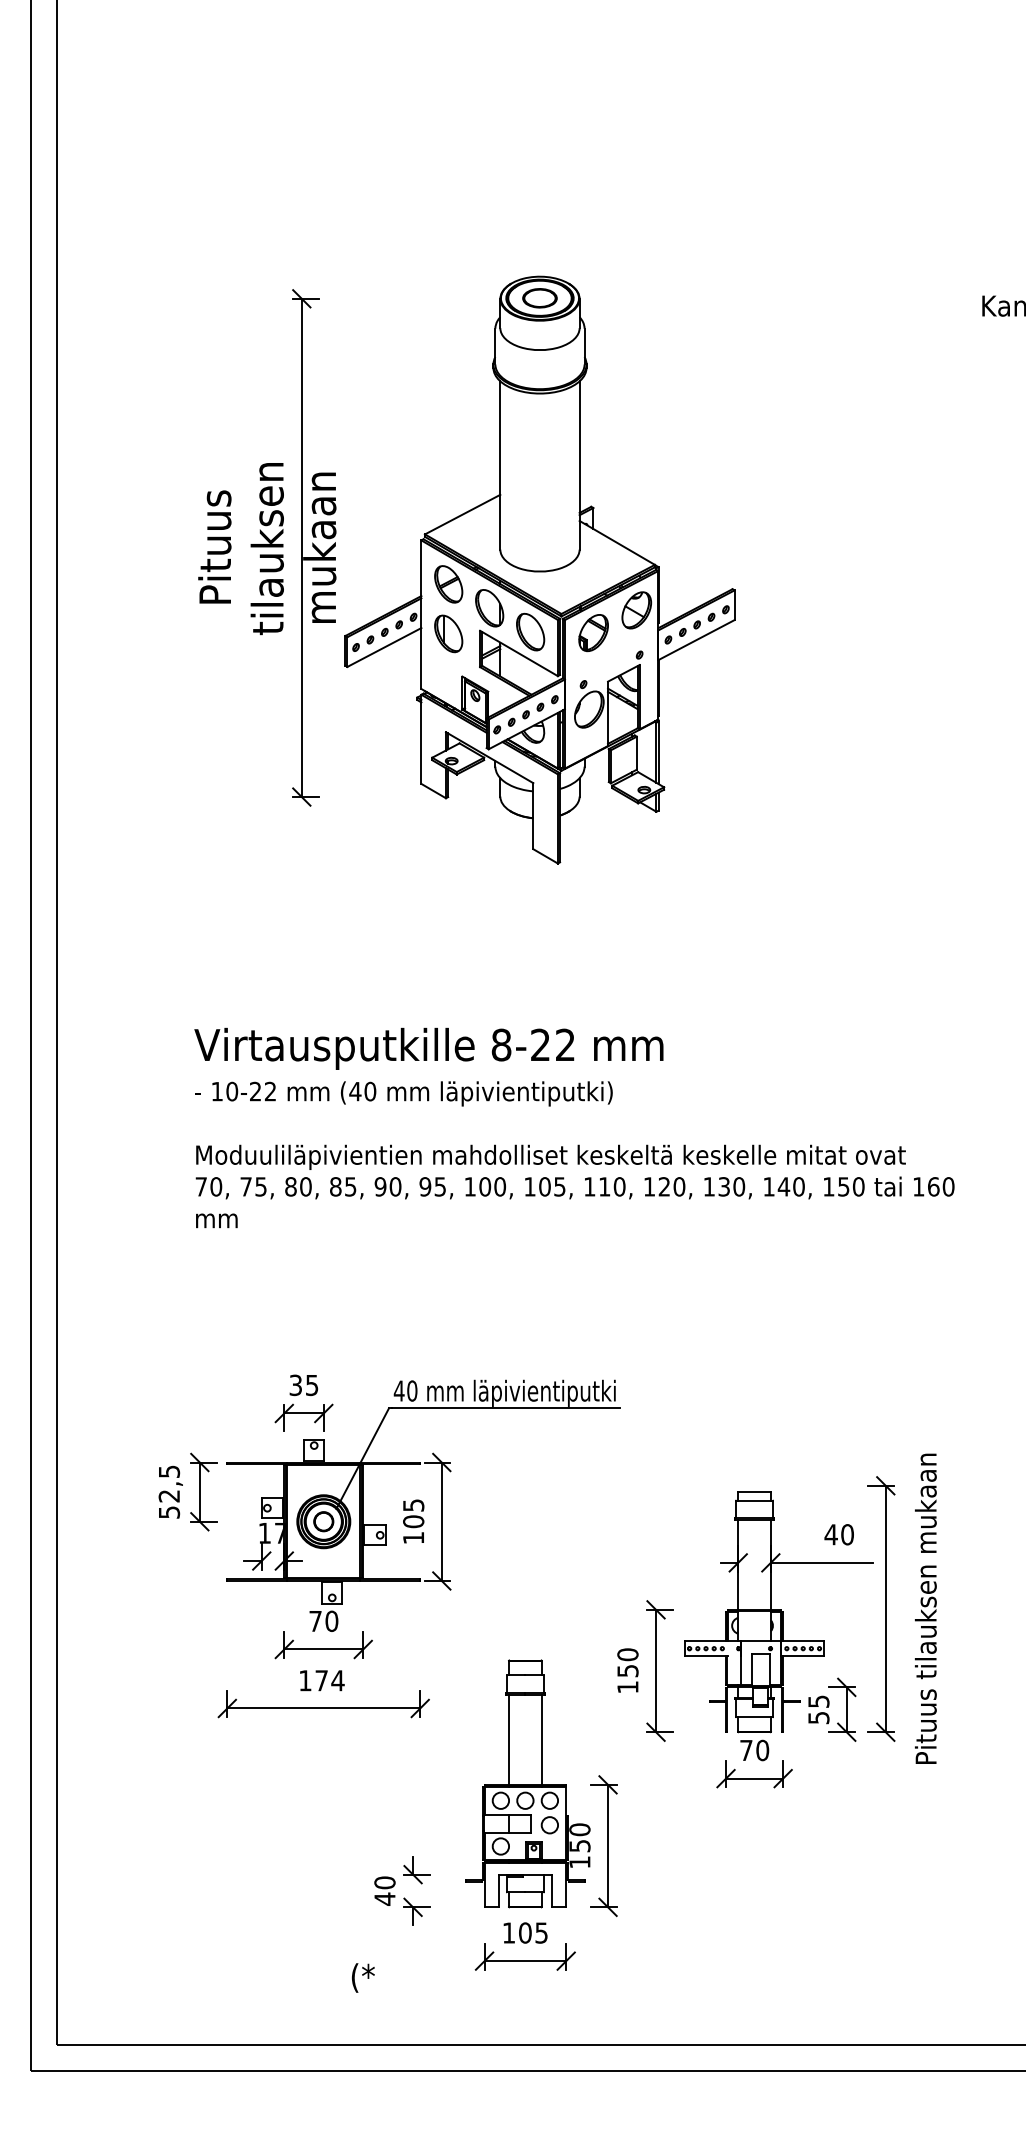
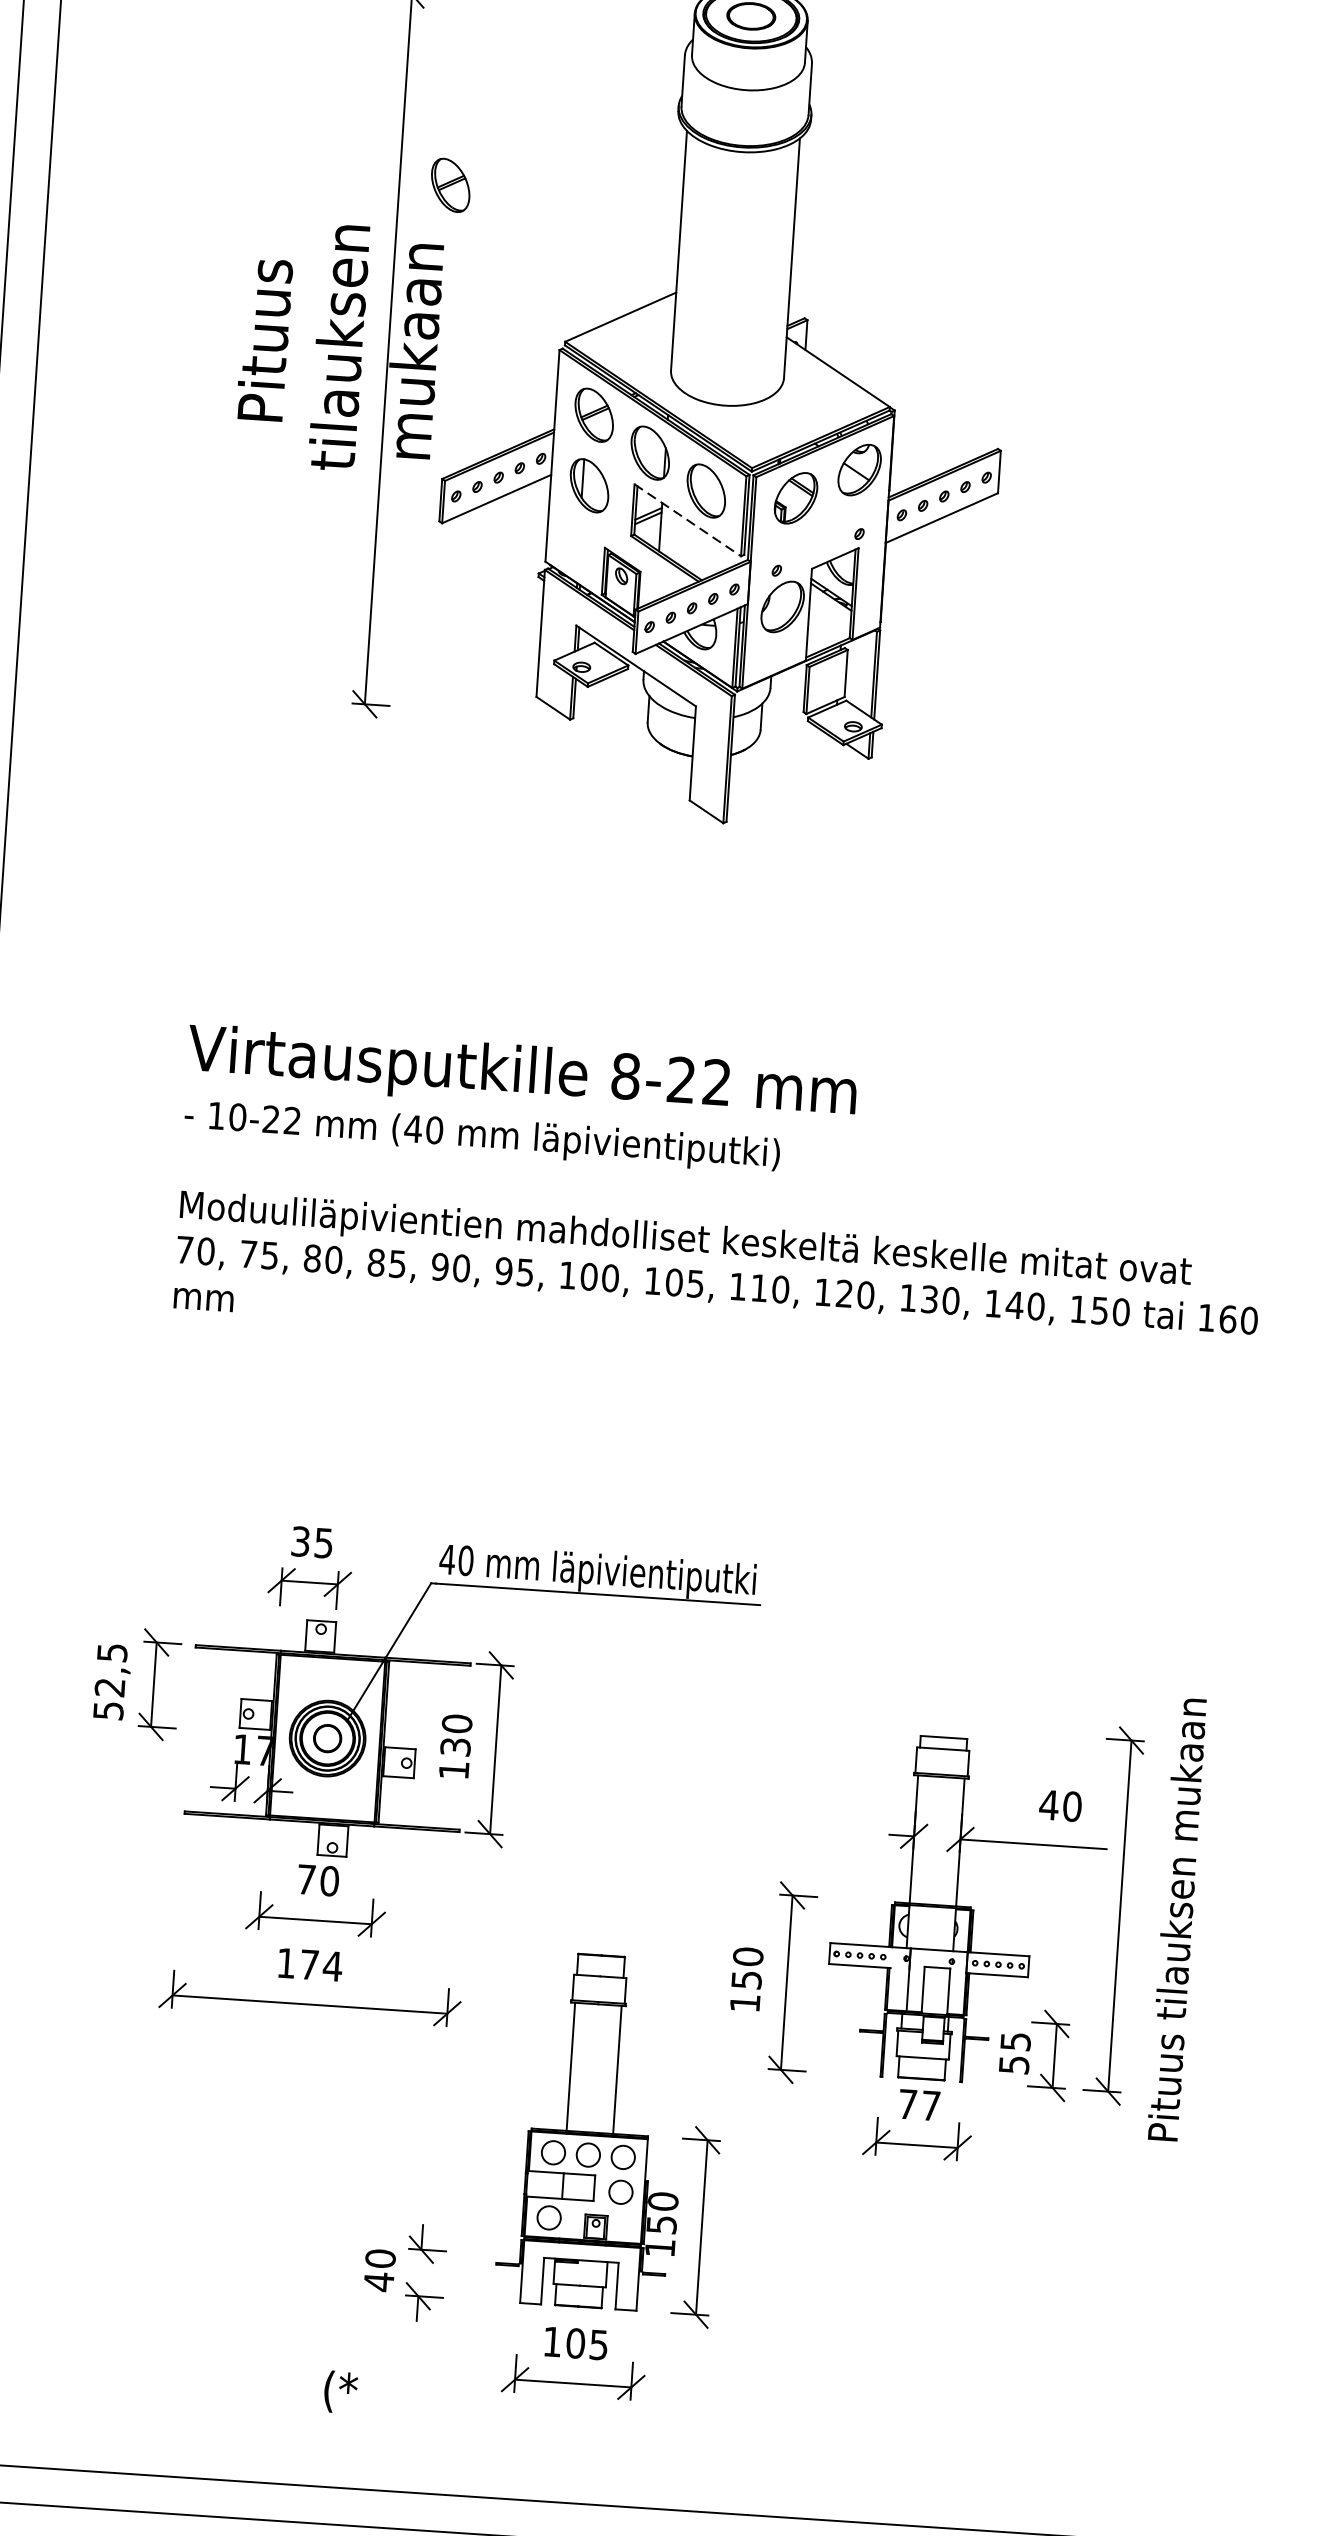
part: (337, 430) -> (450, 185), added
line: (519, 653) -> (688, 520), solid -> dashed
text: (413, 1513) -> (456, 1735), 105 -> 130
text: (762, 1750) -> (930, 2105), 70 -> 77

